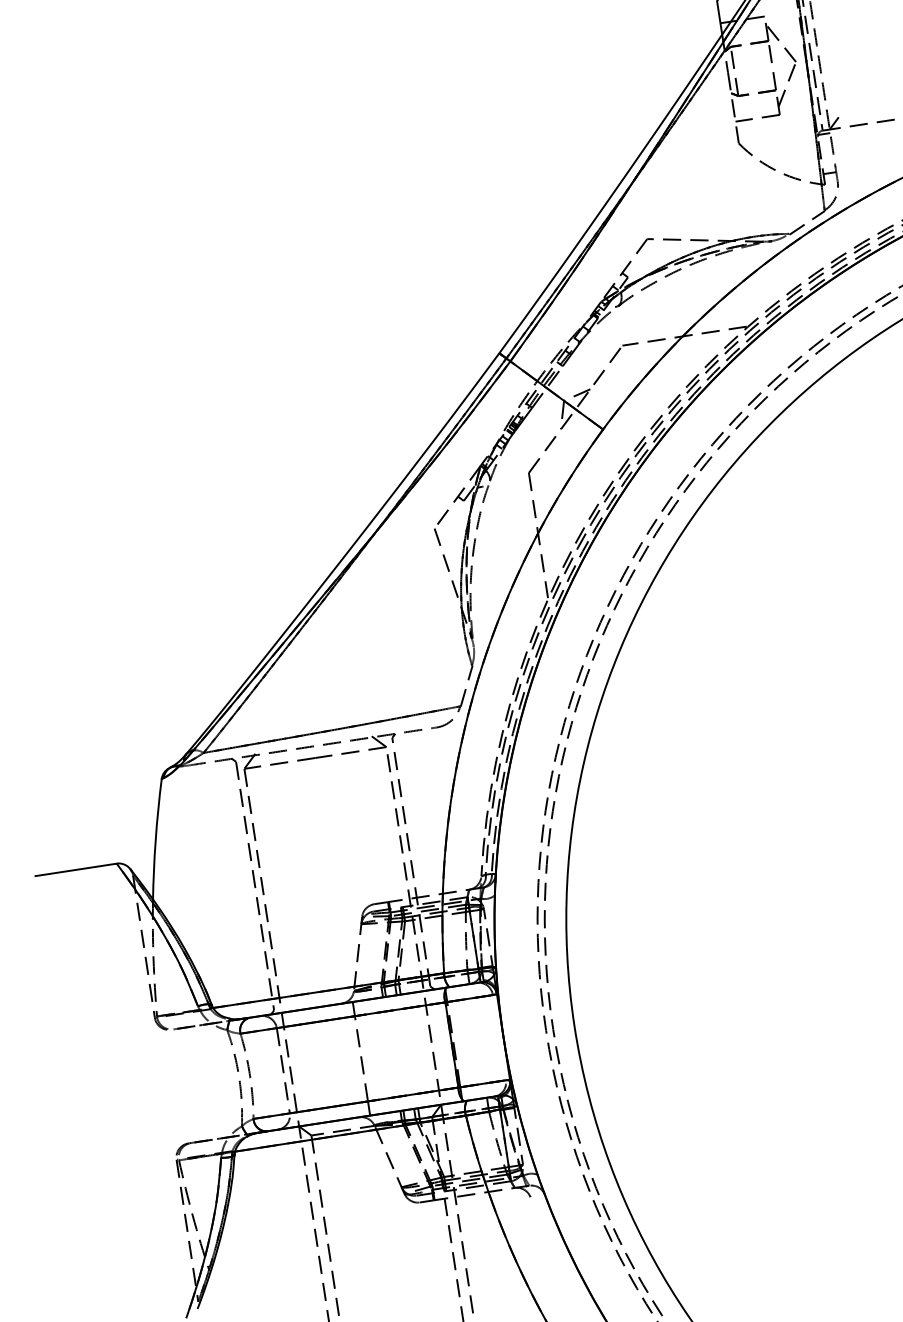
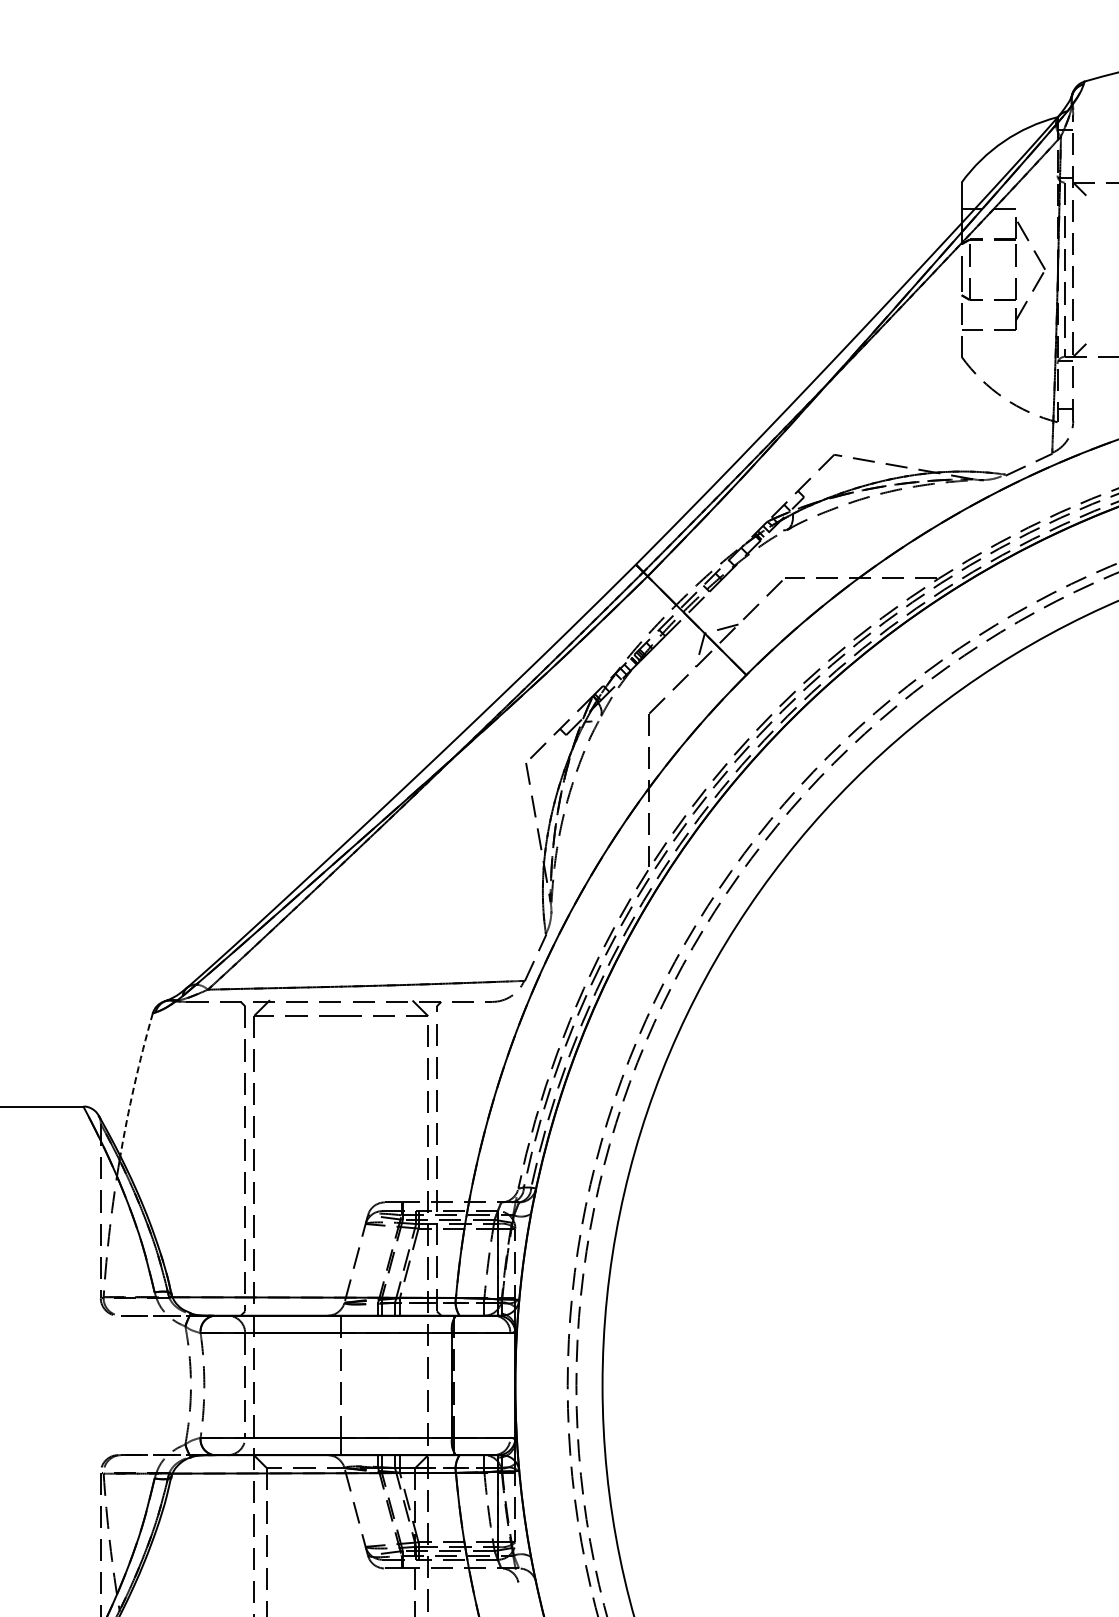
arc: (155, 840) -> (134, 1085), solid -> dashed

